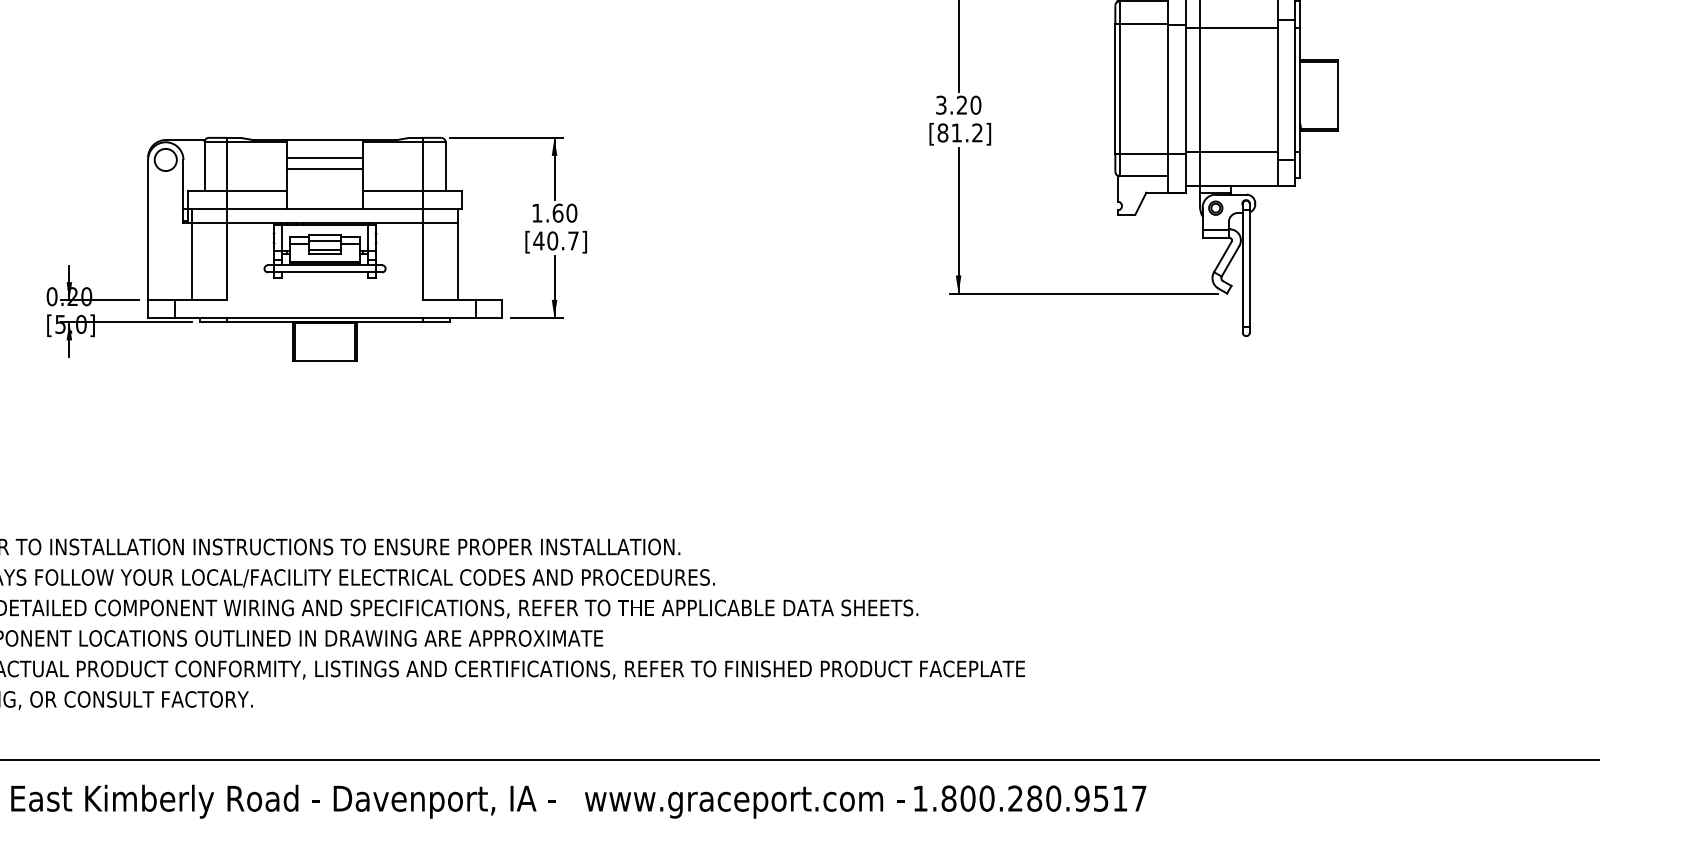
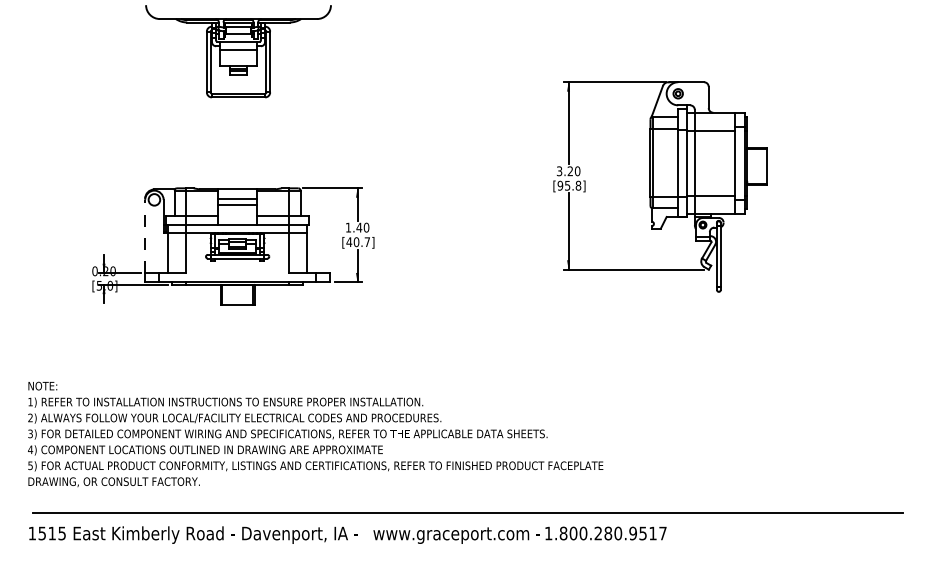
text: (960, 132) -> (569, 185), [81.2] -> [95.8]
text: (558, 212) -> (359, 227), 1.60 -> 1.40
line: (148, 230) -> (145, 236), solid -> dashed

